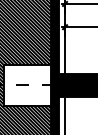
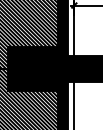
fill: (27, 85) -> (33, 69), added

